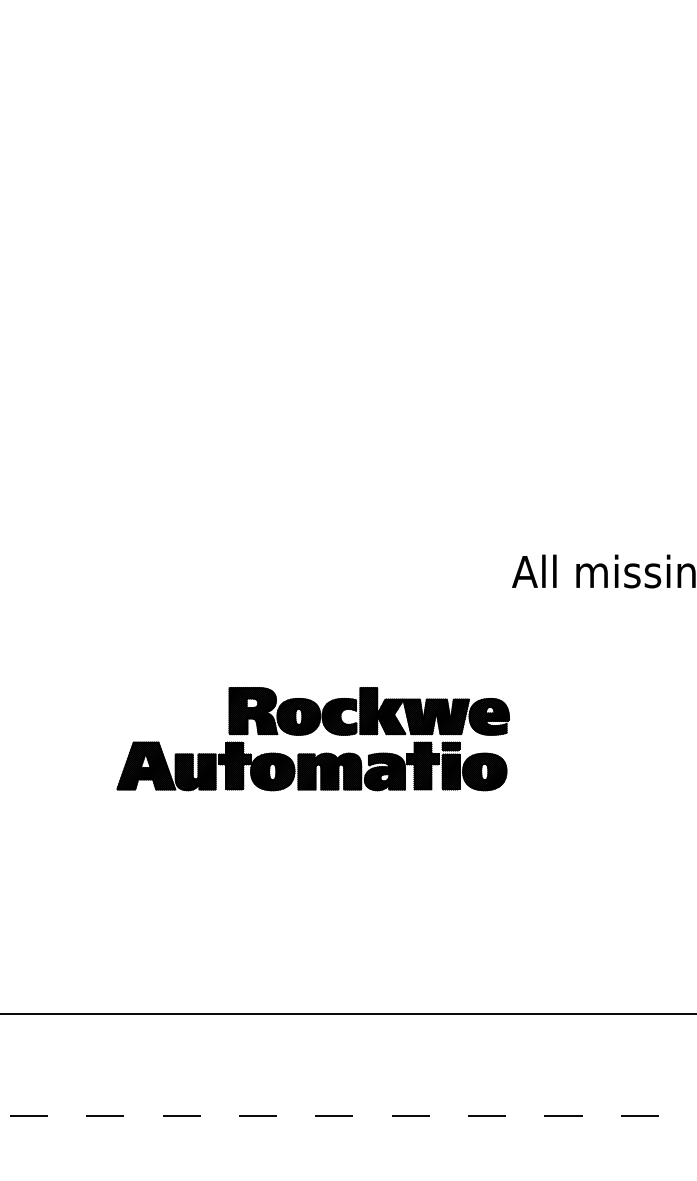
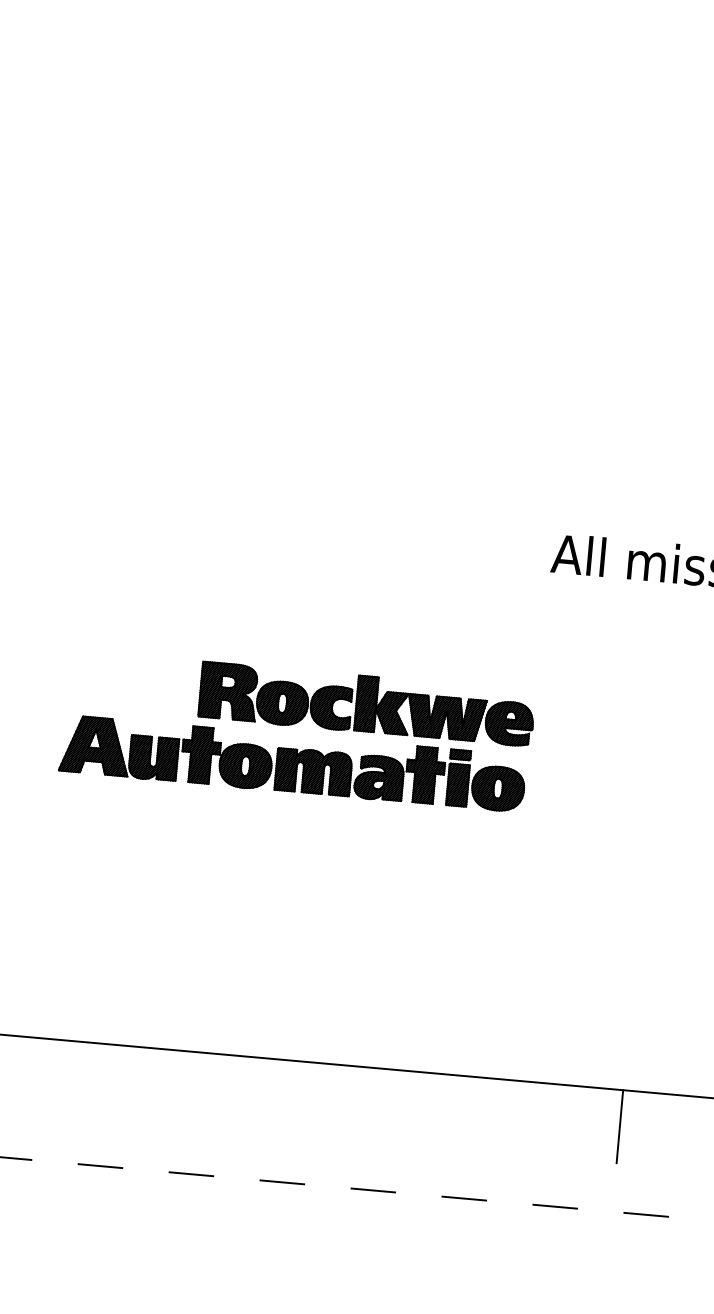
line: (611, 1044) -> (620, 1126), added

